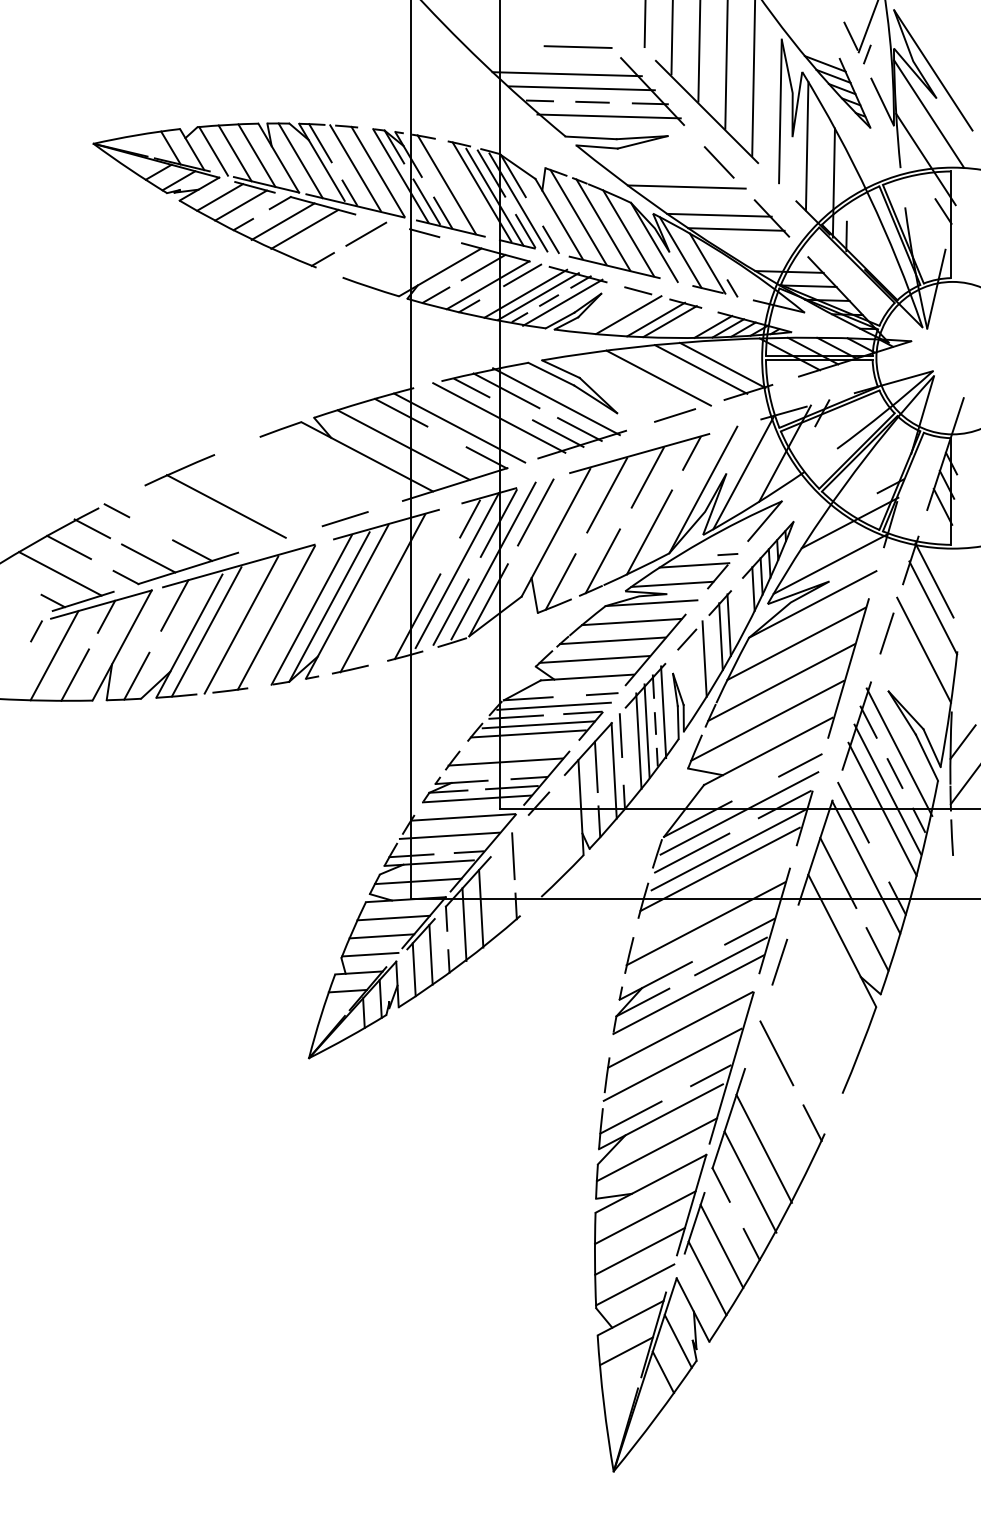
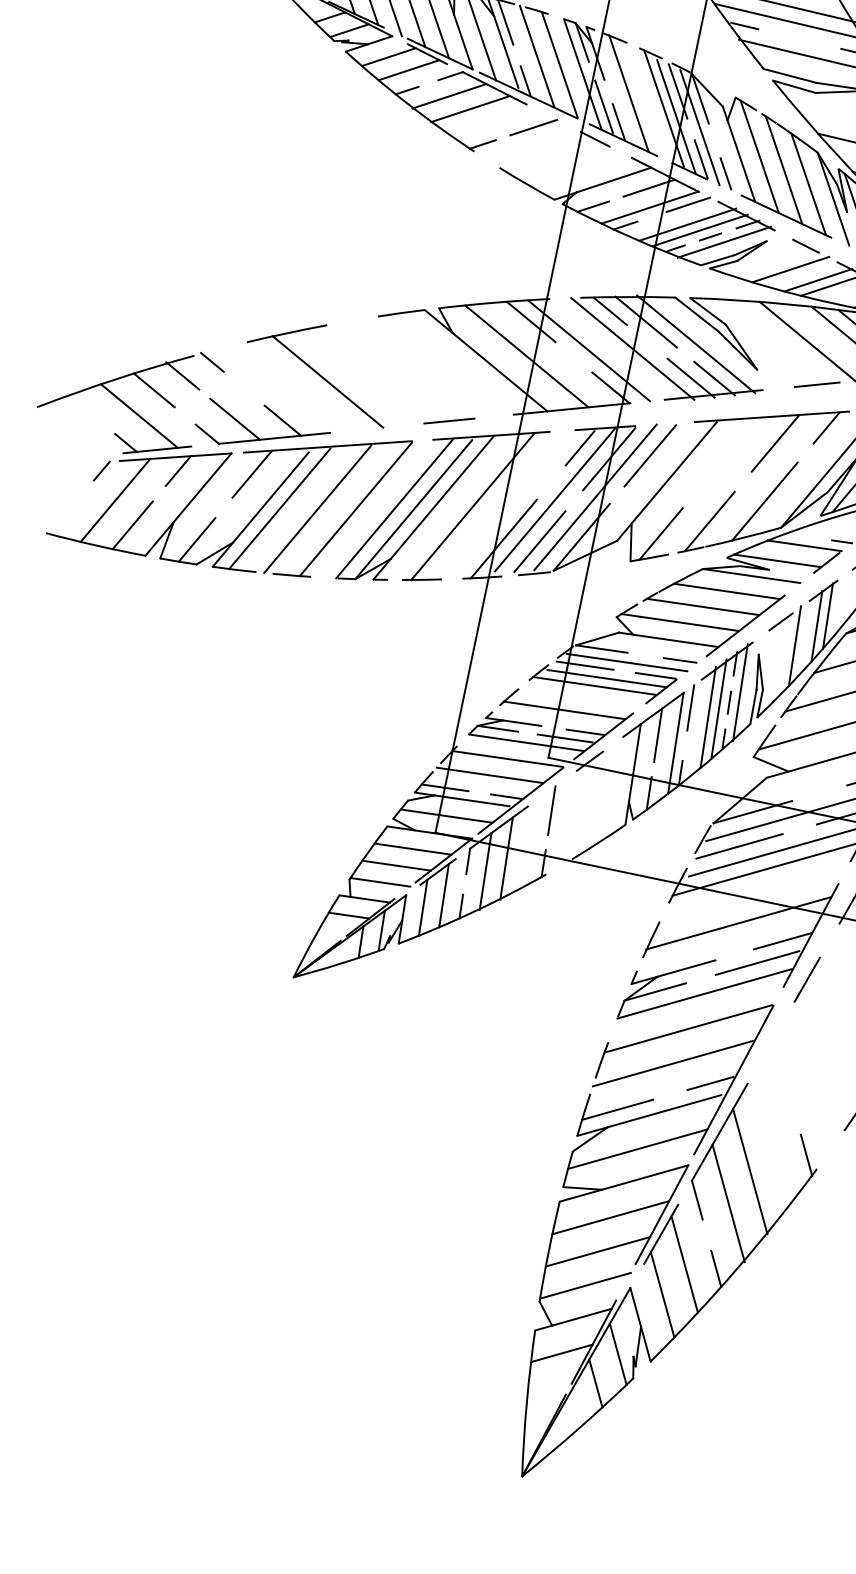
line: (592, 101) -> (799, 38), removed
line: (607, 495) -> (729, 453), removed
line: (776, 1053) -> (783, 1074), removed

